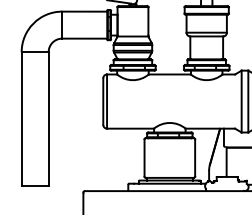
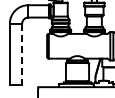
line: (49, 119) -> (22, 54), solid -> dashed

